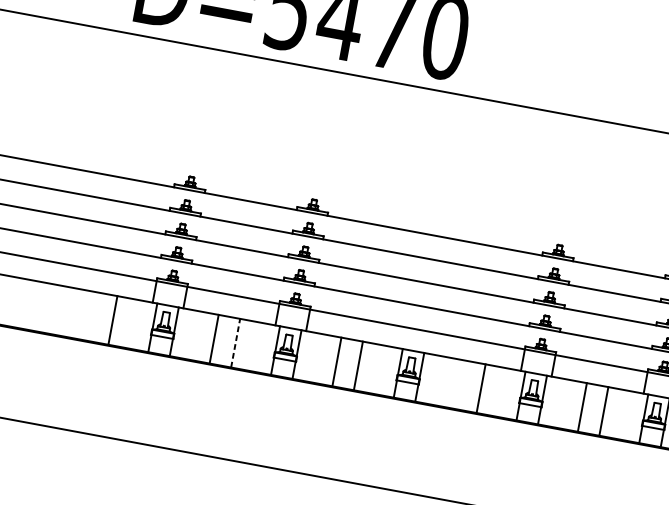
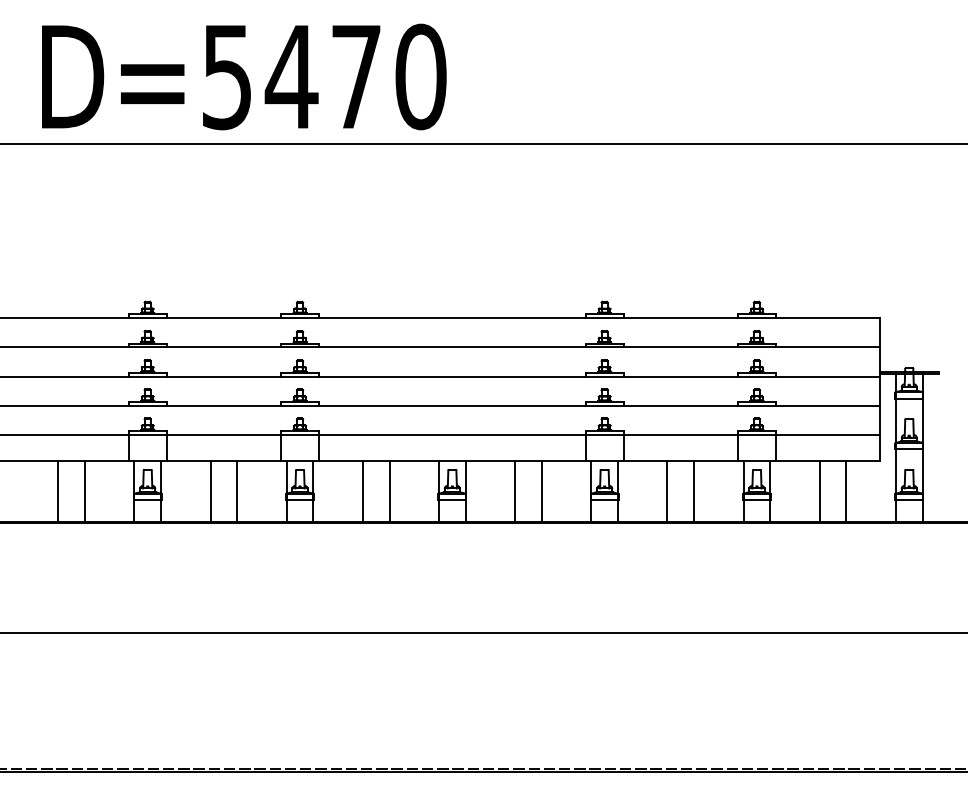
line: (91, 316) -> (58, 491), added
line: (236, 342) -> (237, 490), dashed -> solid
line: (459, 384) -> (515, 491), added

